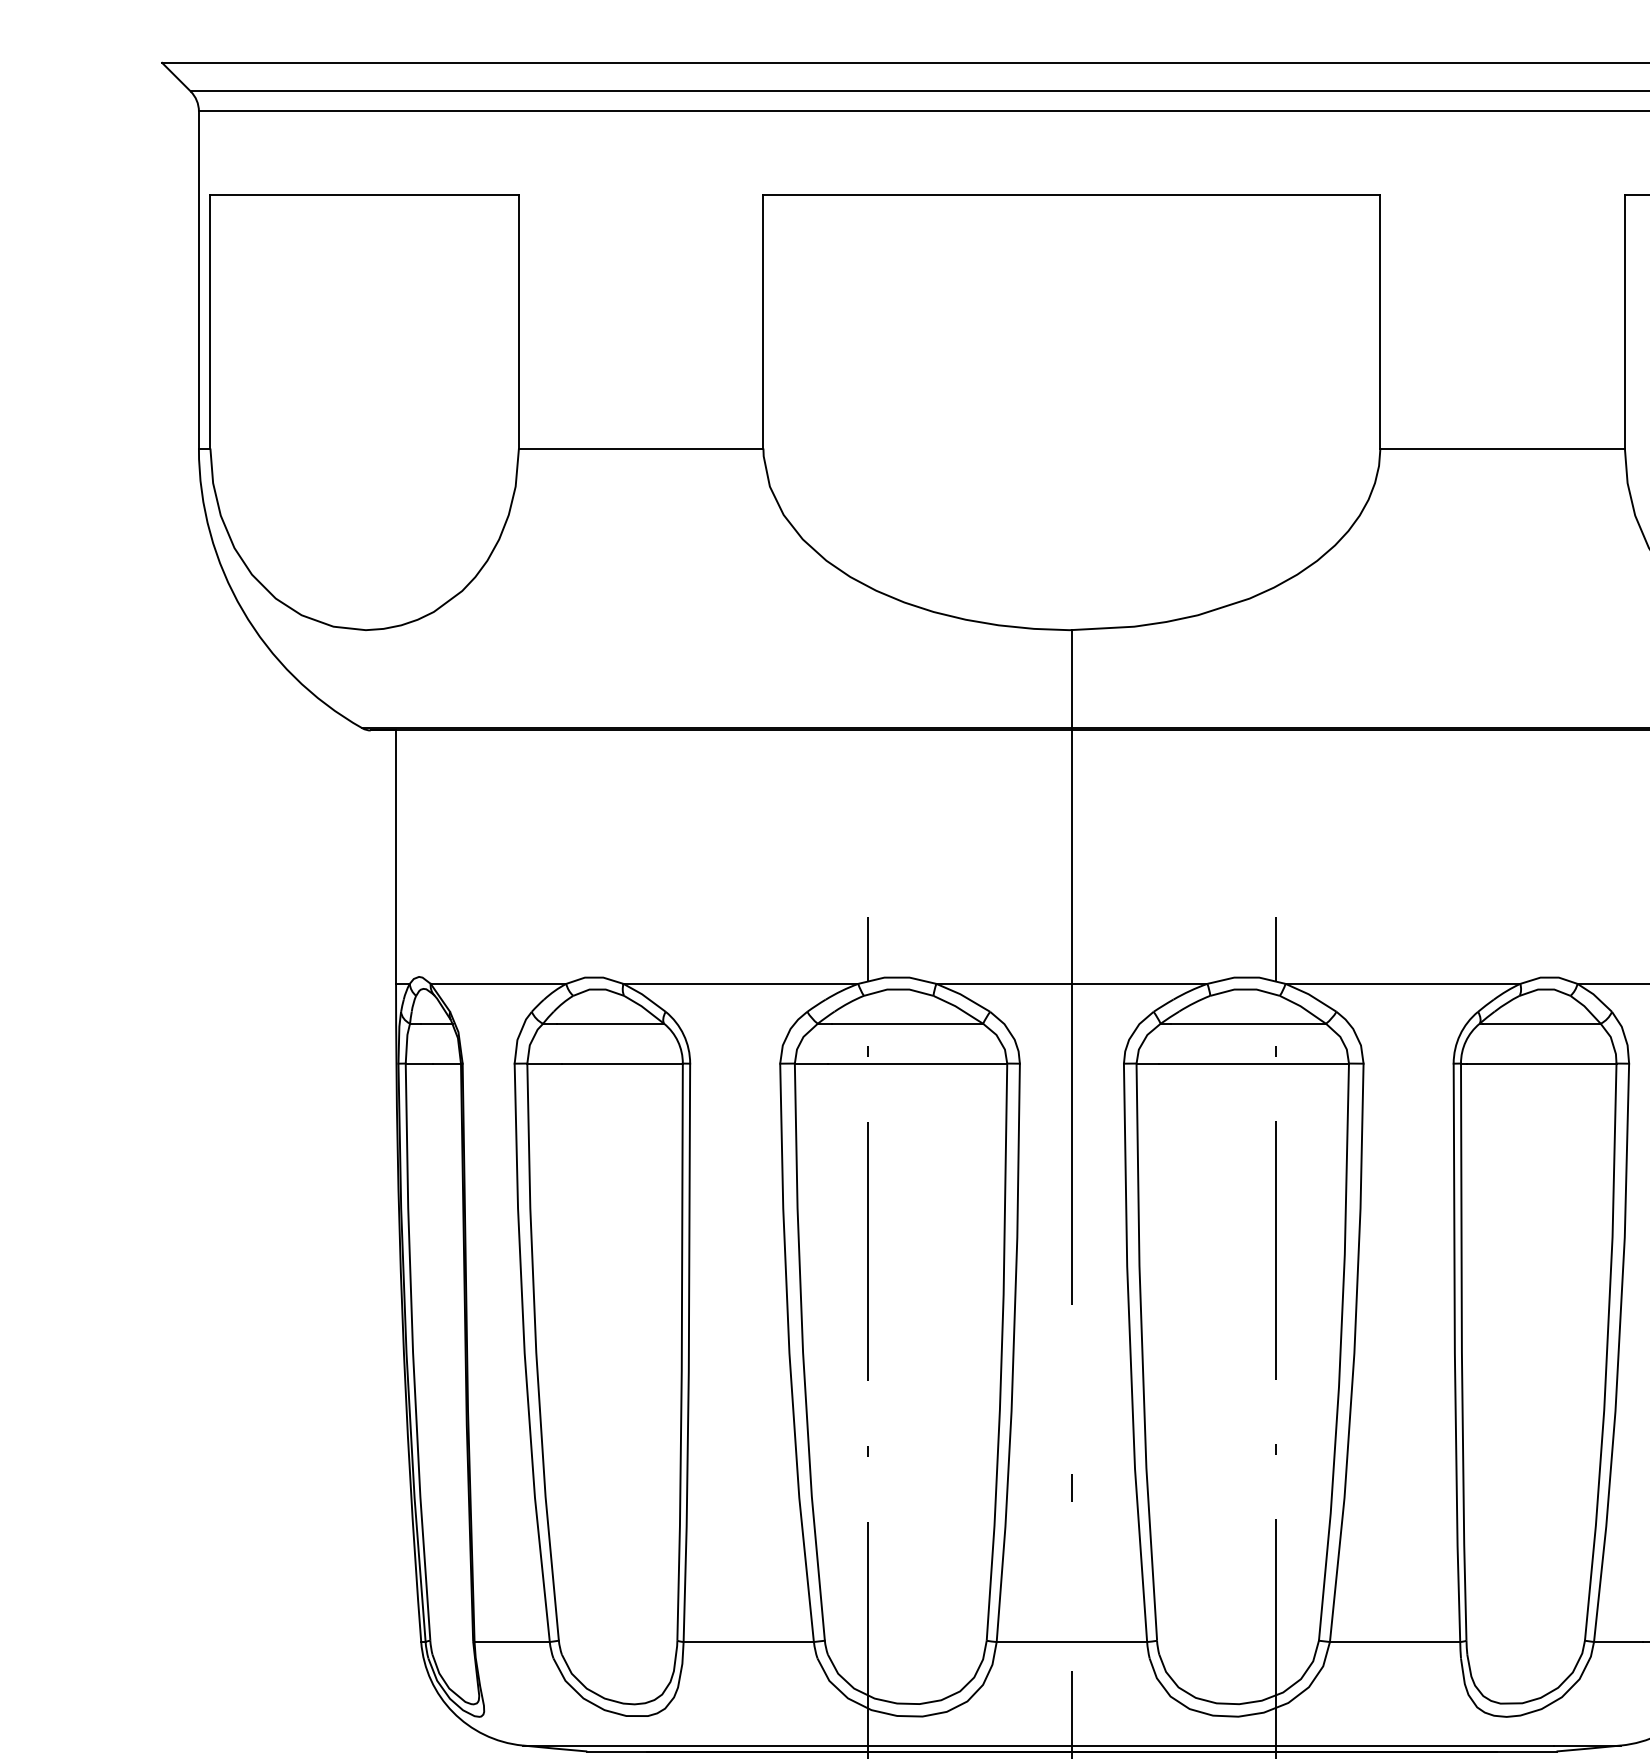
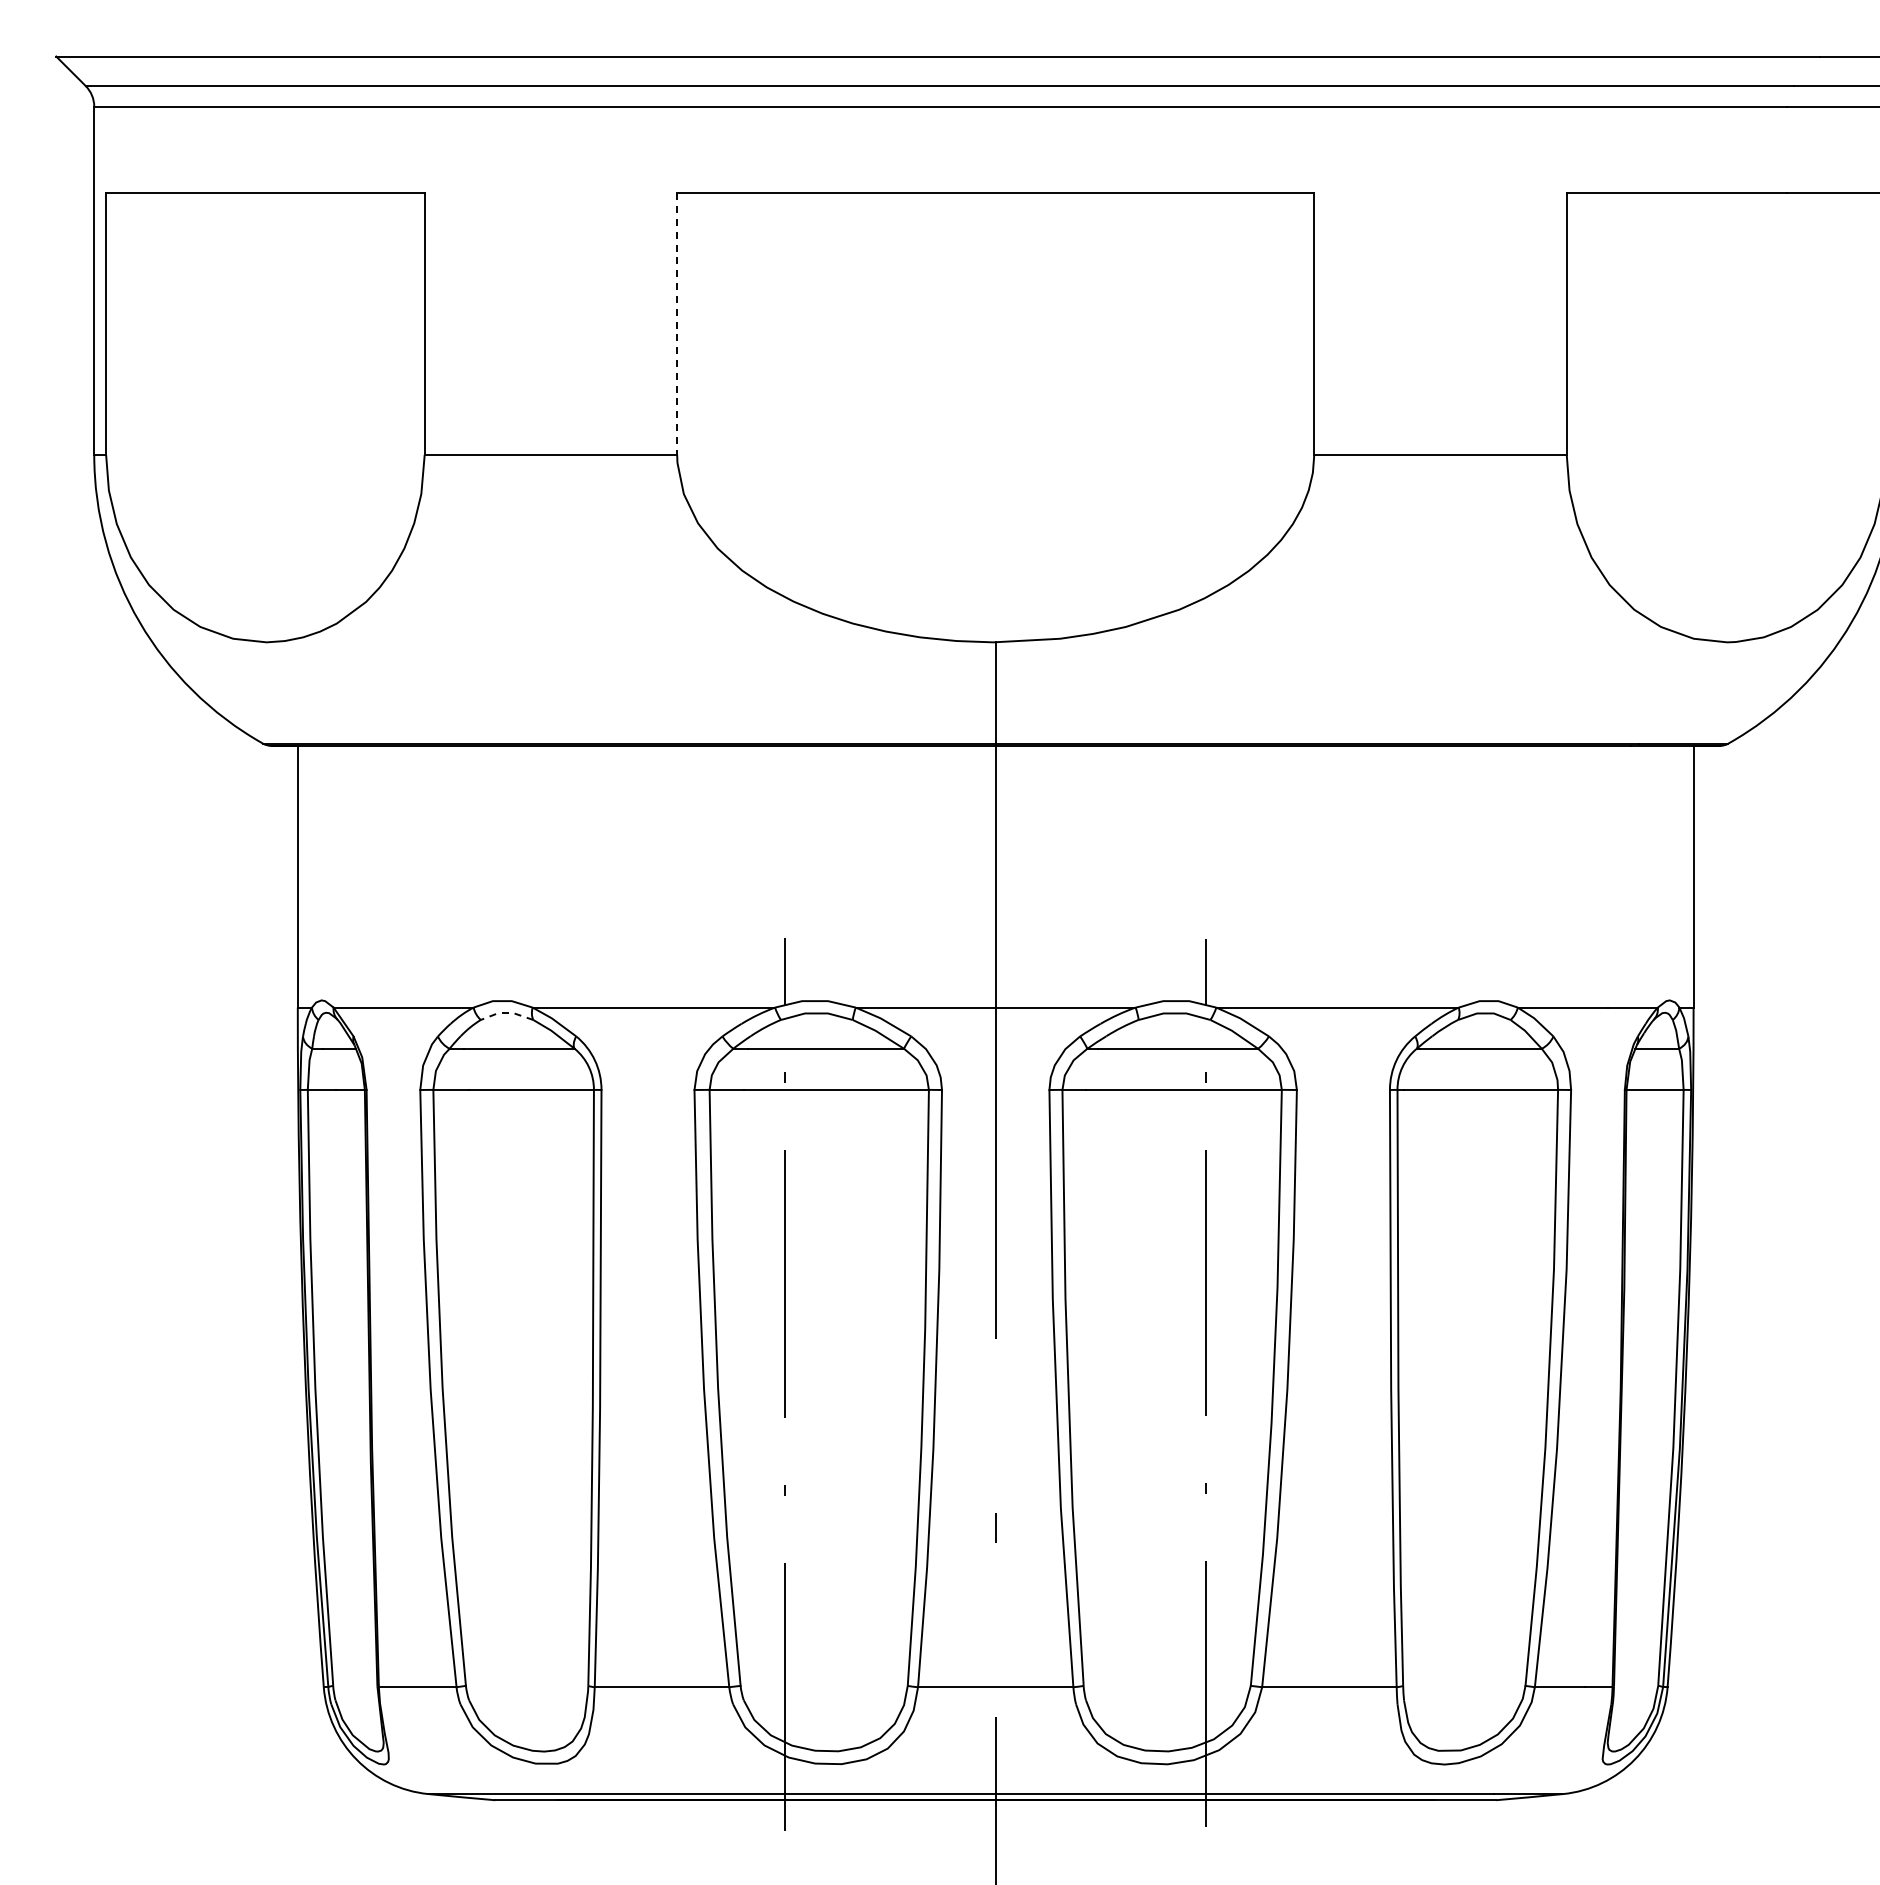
line: (763, 322) -> (677, 324), solid -> dashed
line: (599, 989) -> (507, 1013), solid -> dashed

